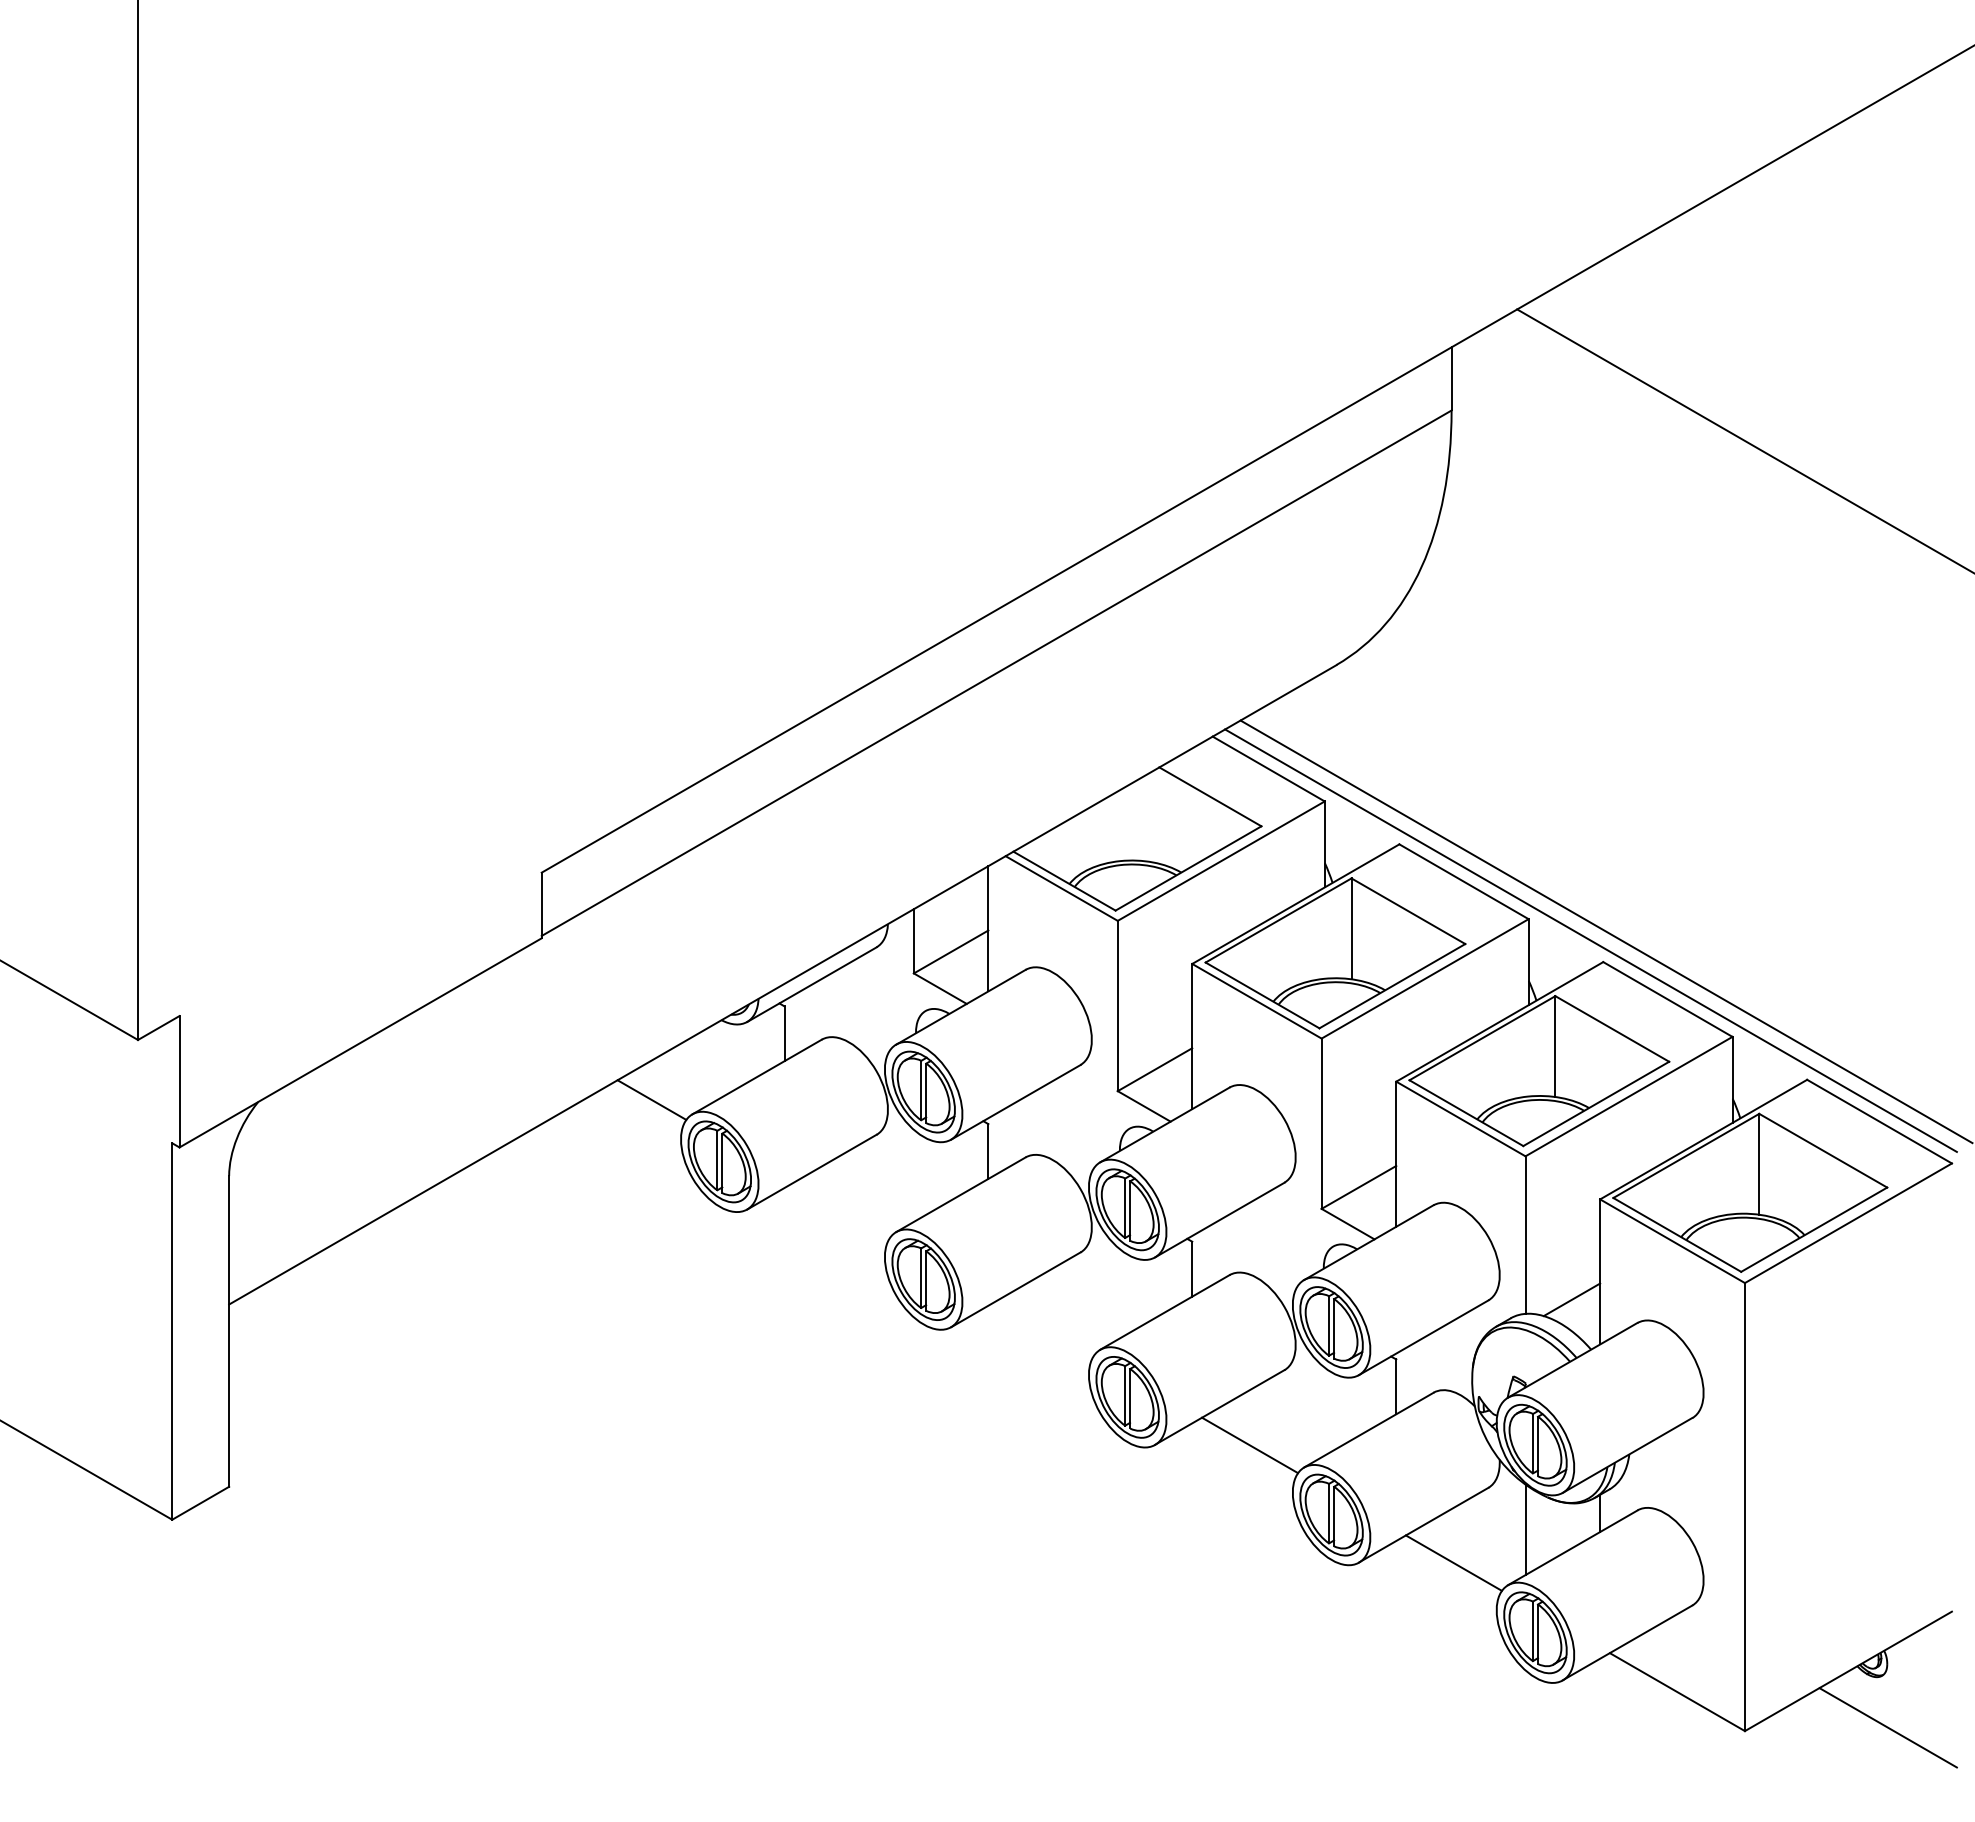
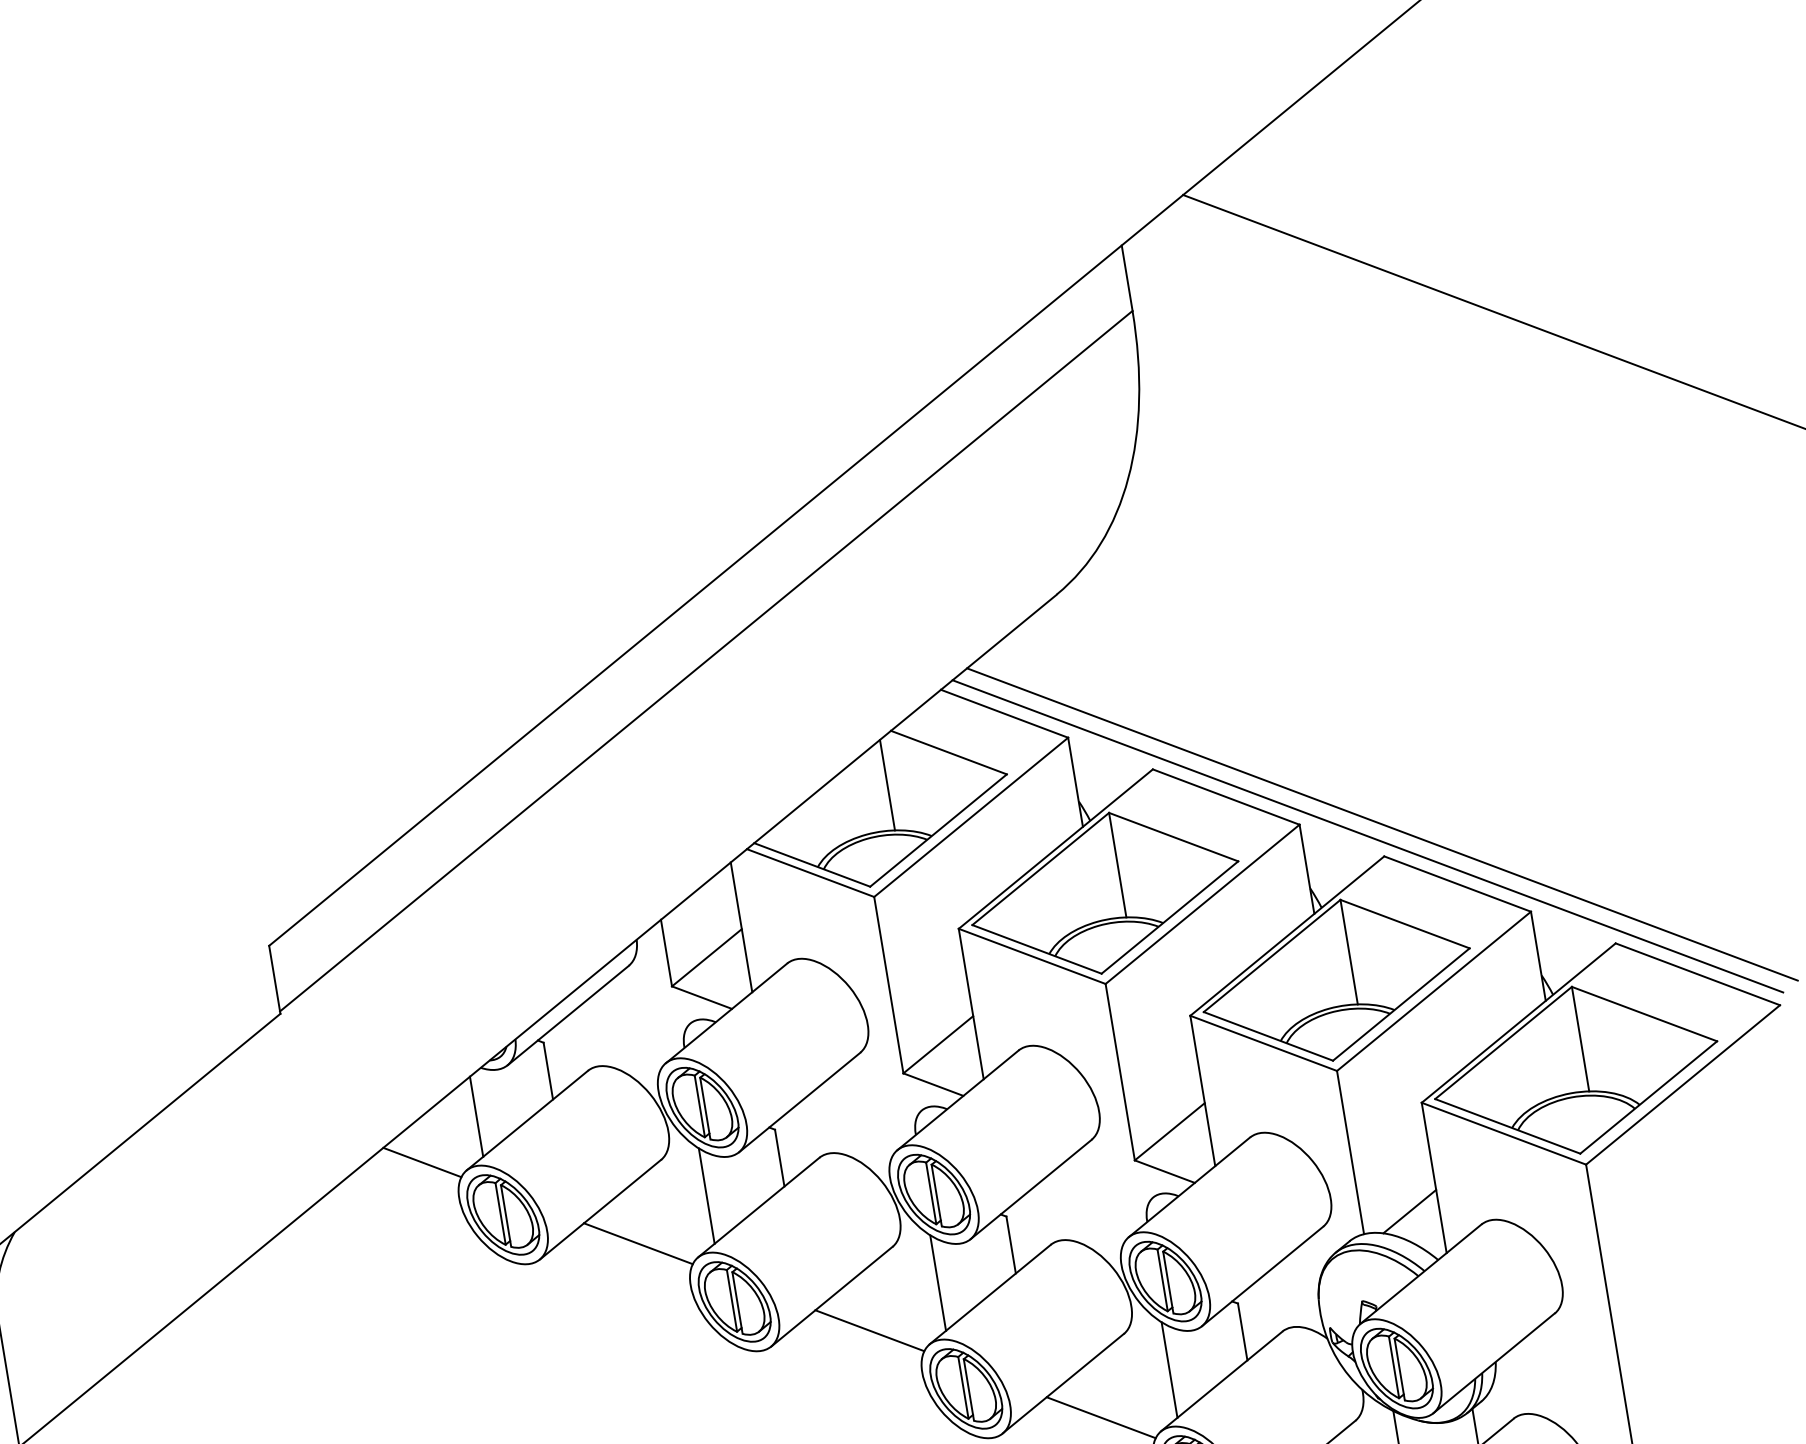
line: (1147, 817) -> (887, 784), added
line: (710, 1065) -> (477, 1116), added
line: (913, 1175) -> (706, 1195), added
line: (842, 1209) -> (638, 1243), added
line: (1117, 1293) -> (937, 1283), added
line: (1046, 1327) -> (870, 1330), added
line: (1321, 1411) -> (1169, 1370), added

